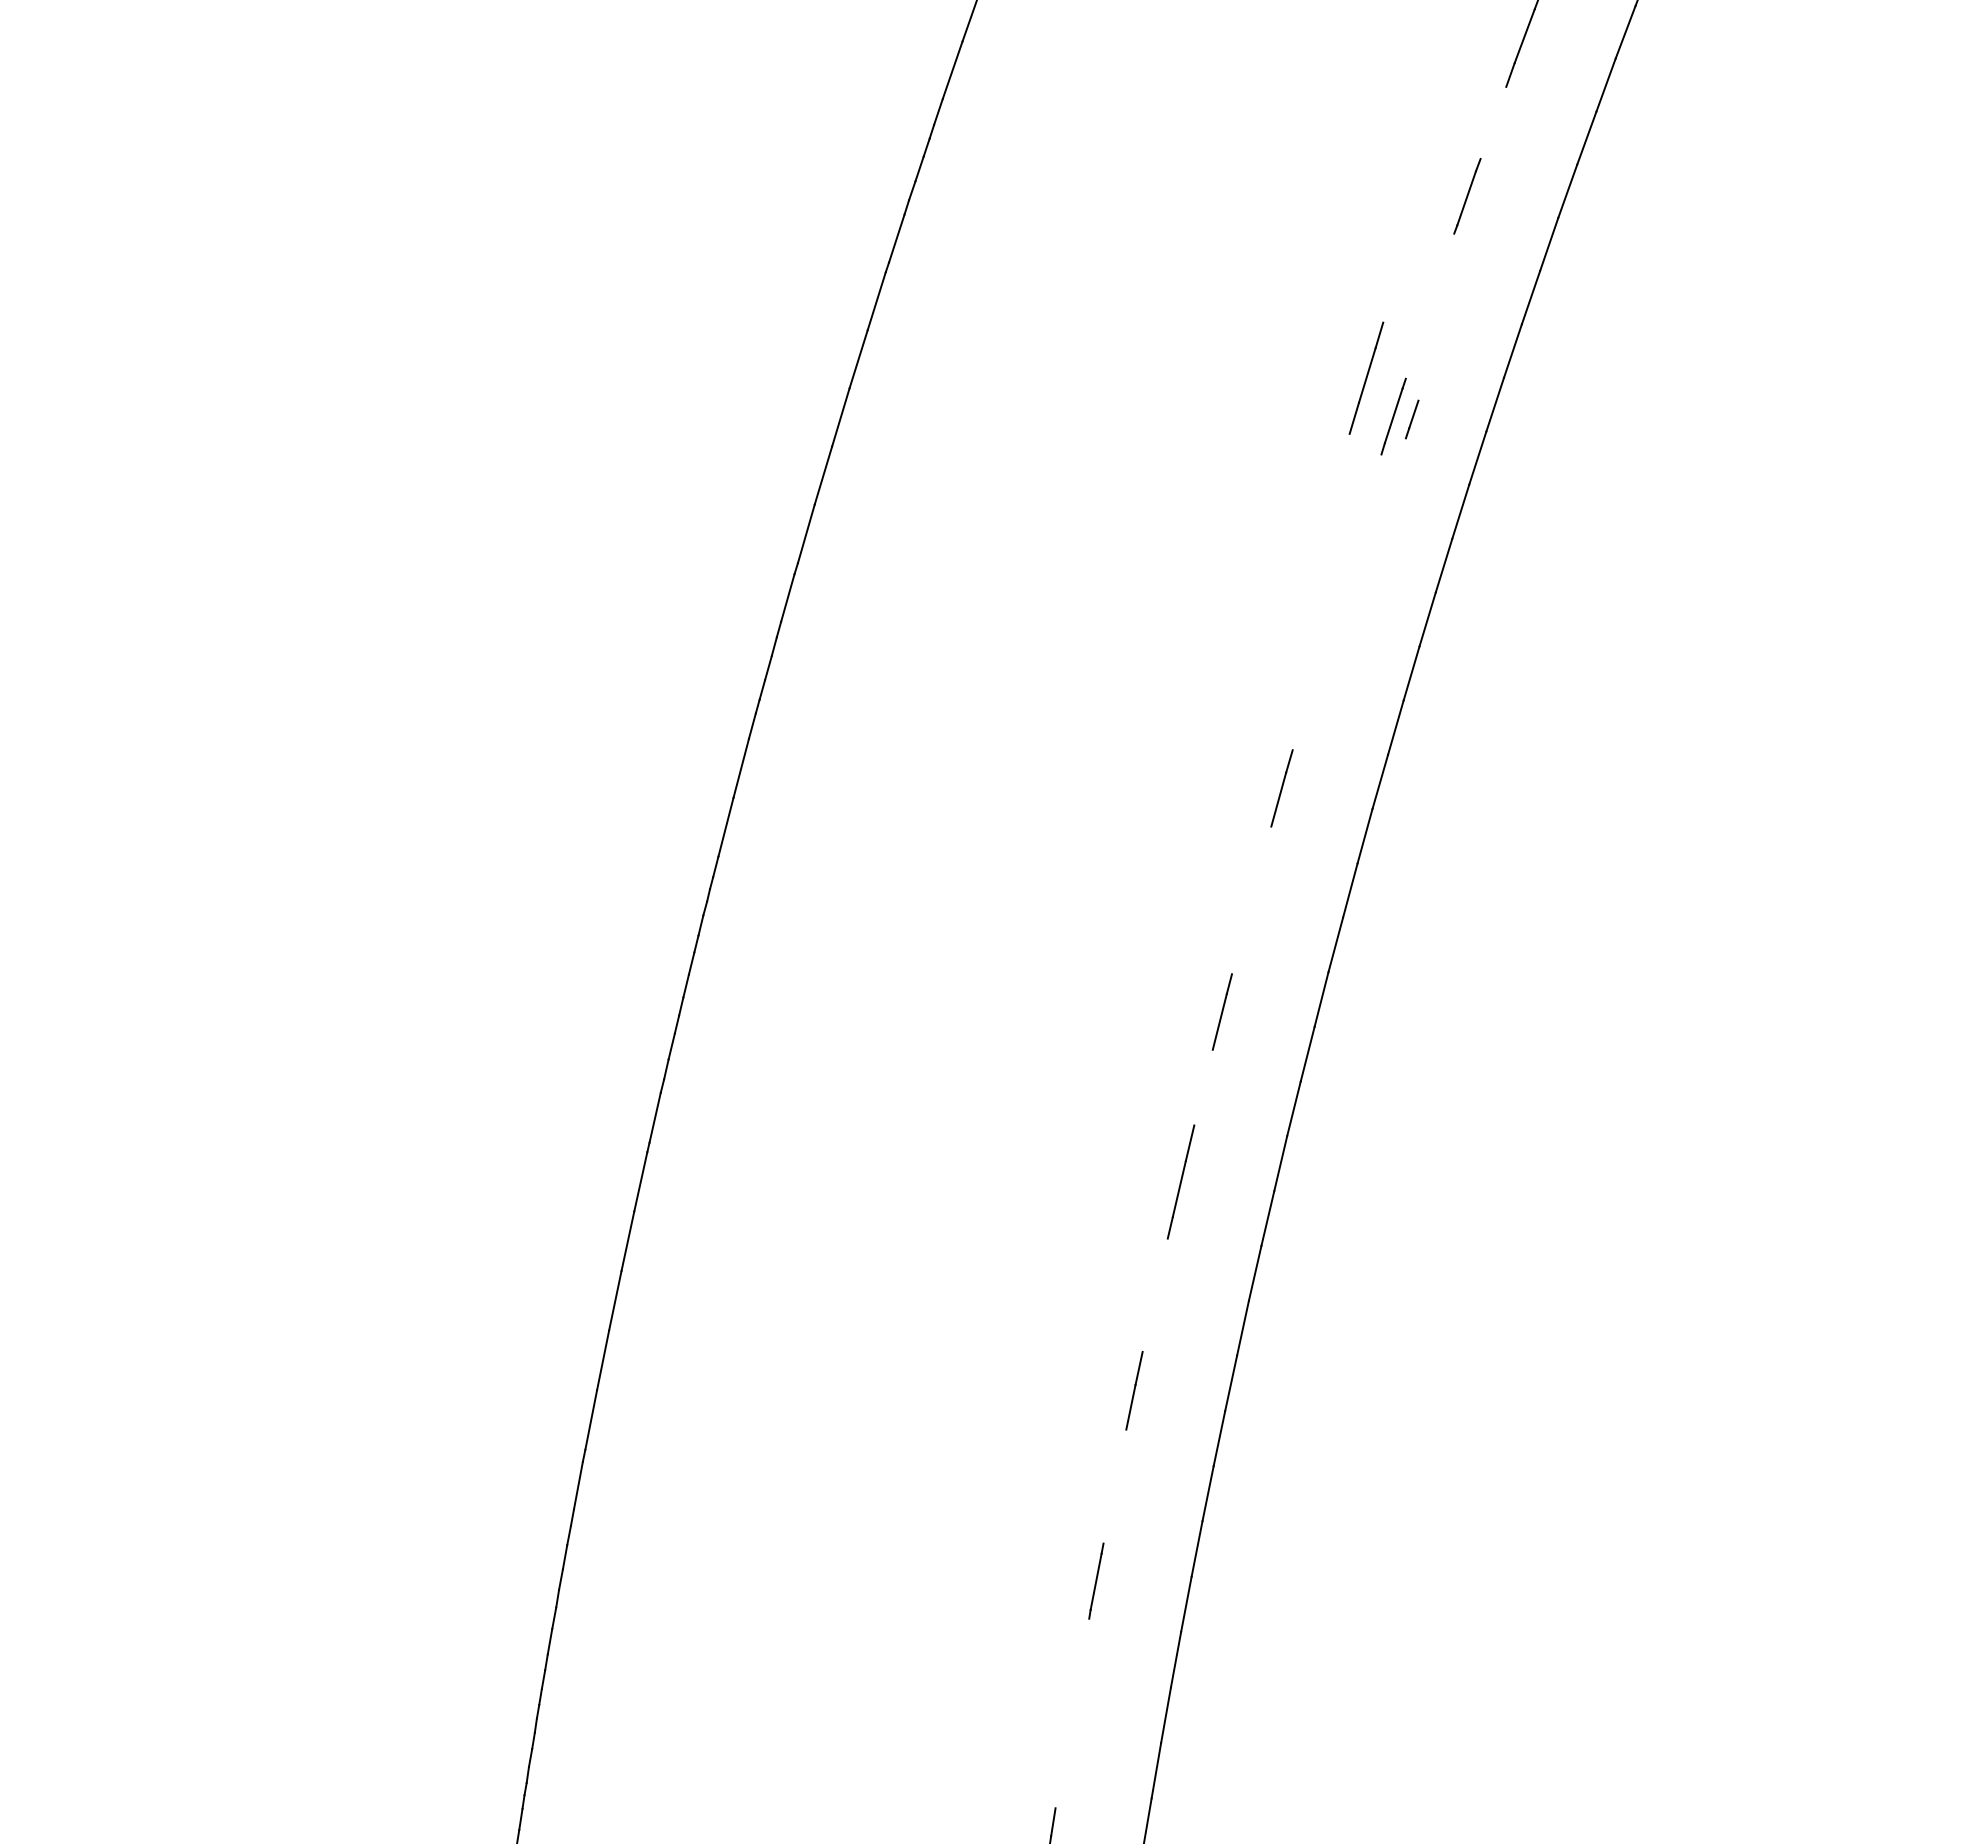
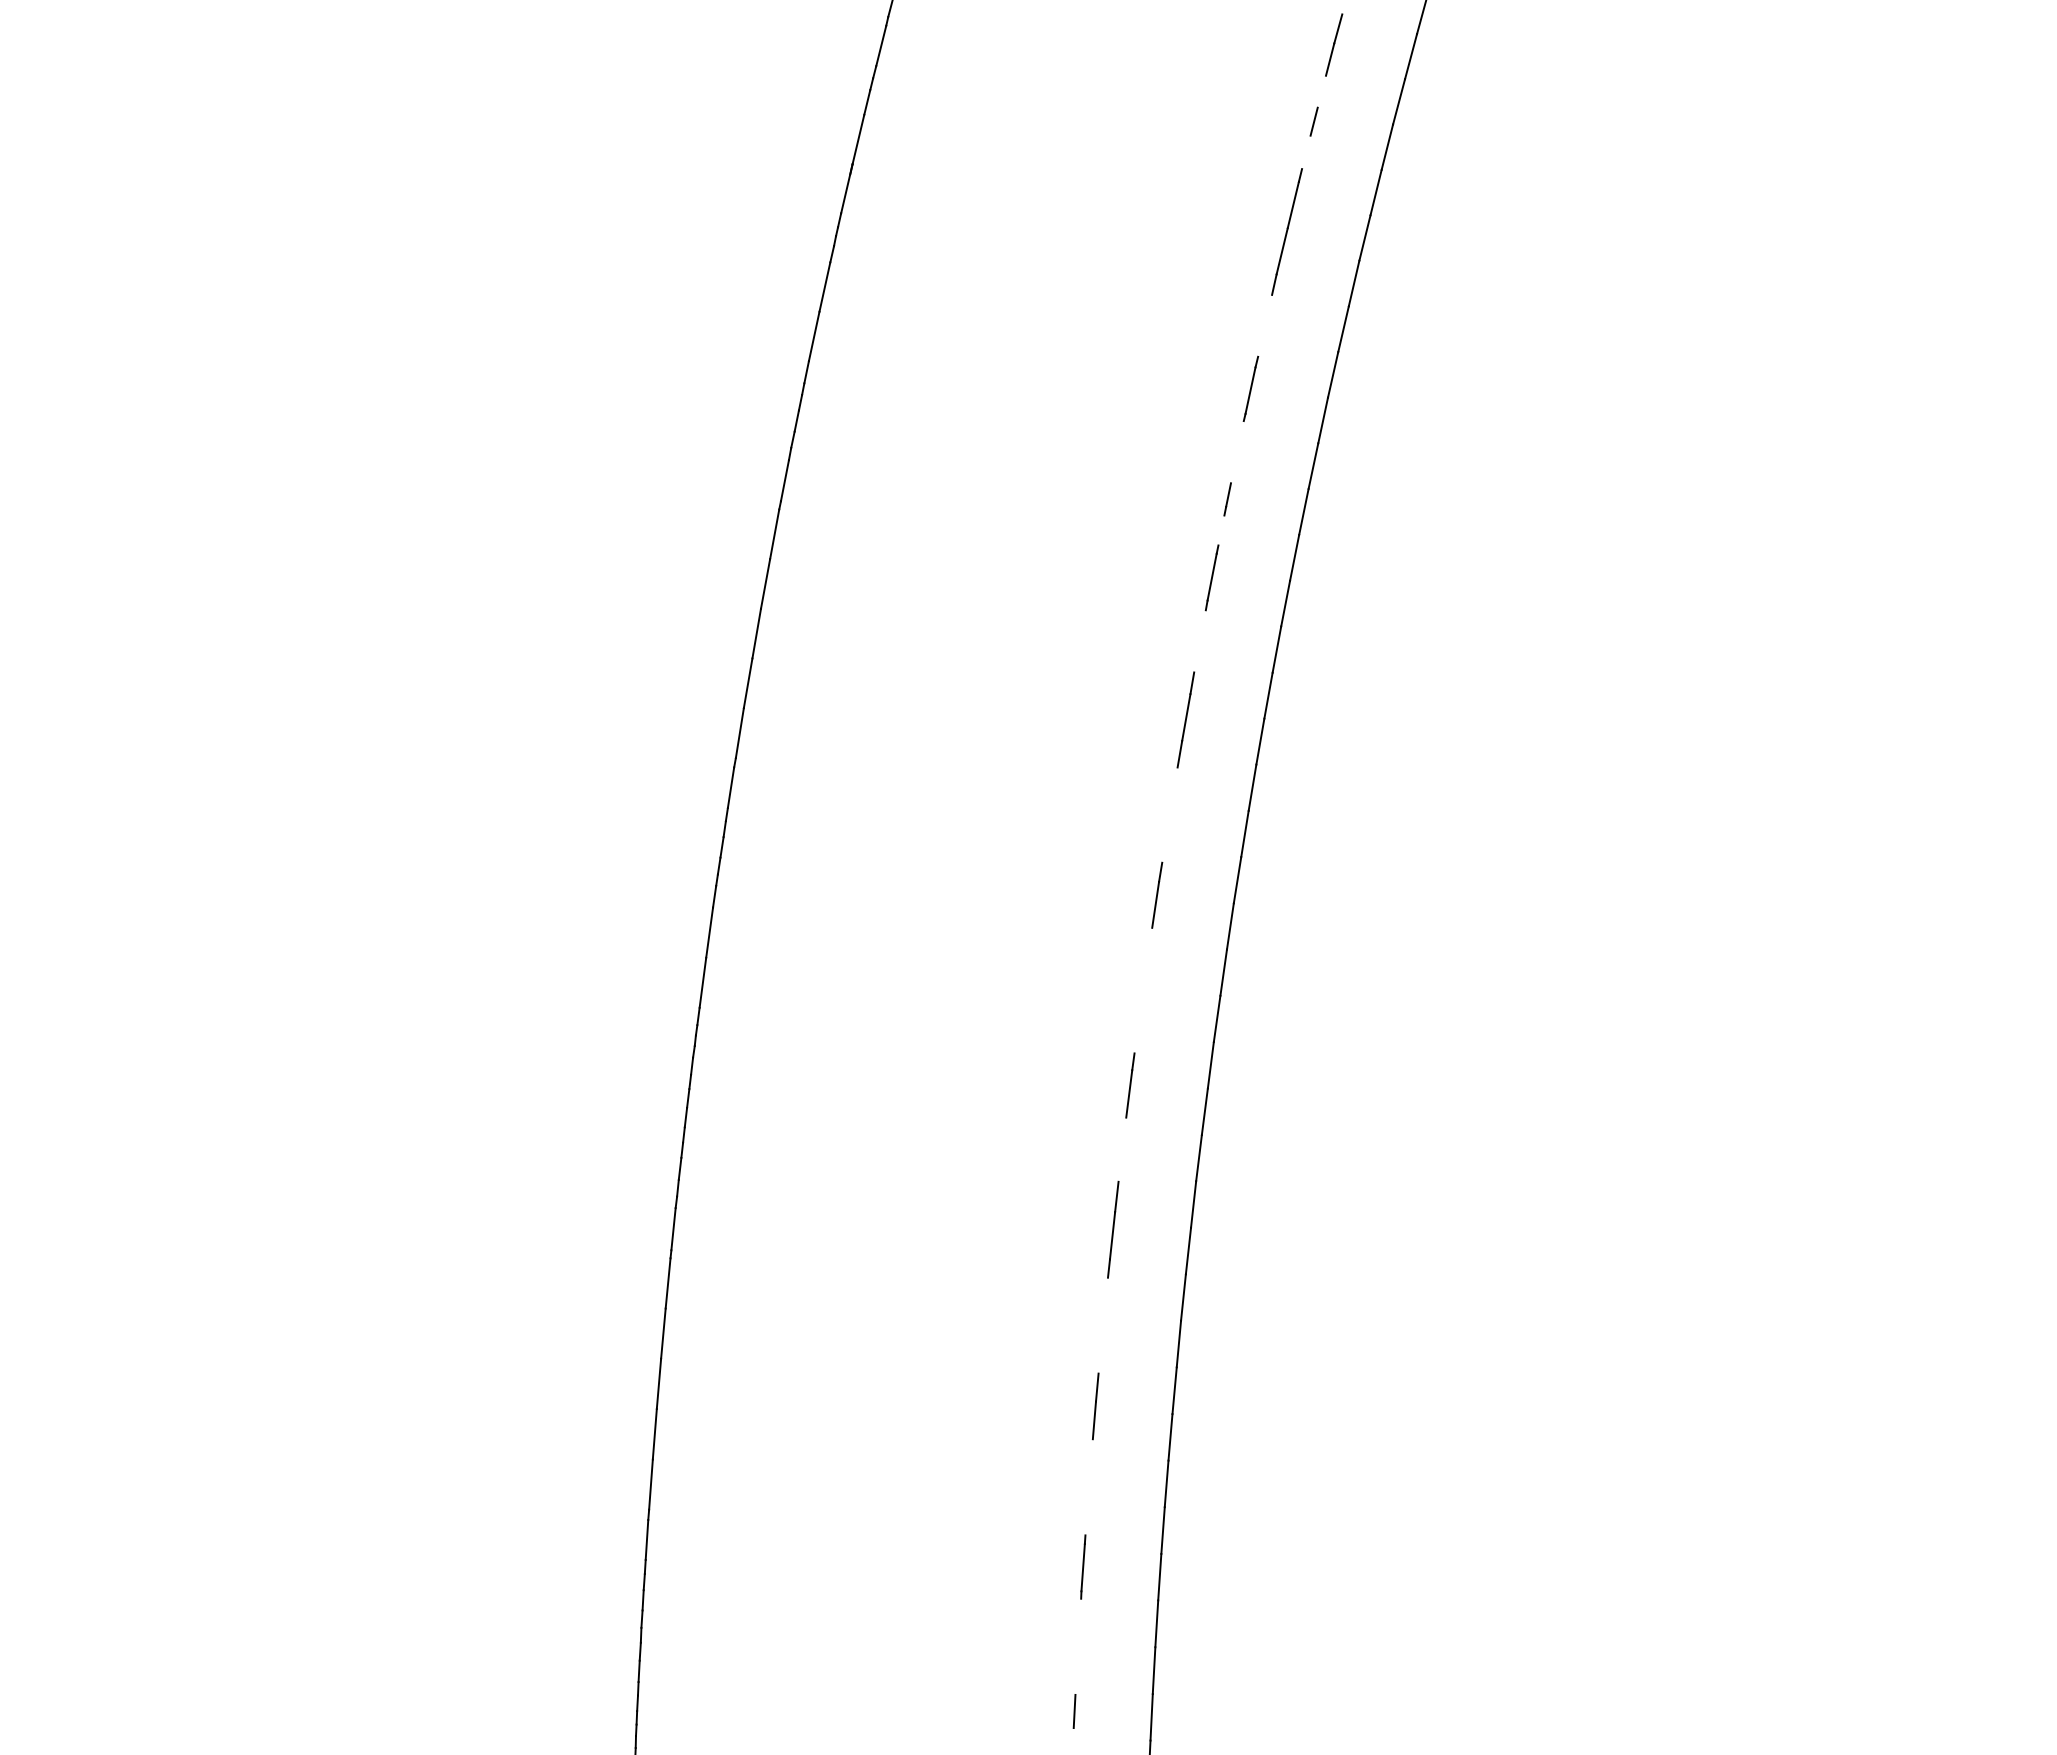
line: (1366, 377) -> (1185, 719), moved
line: (1411, 419) -> (1227, 499), moved
line: (1064, 1752) -> (1074, 1711), added

